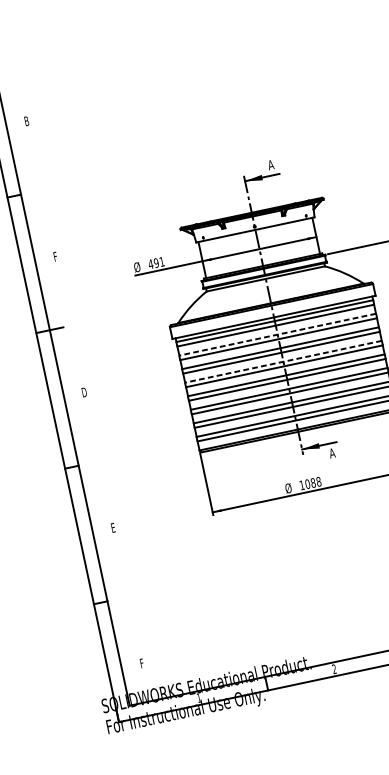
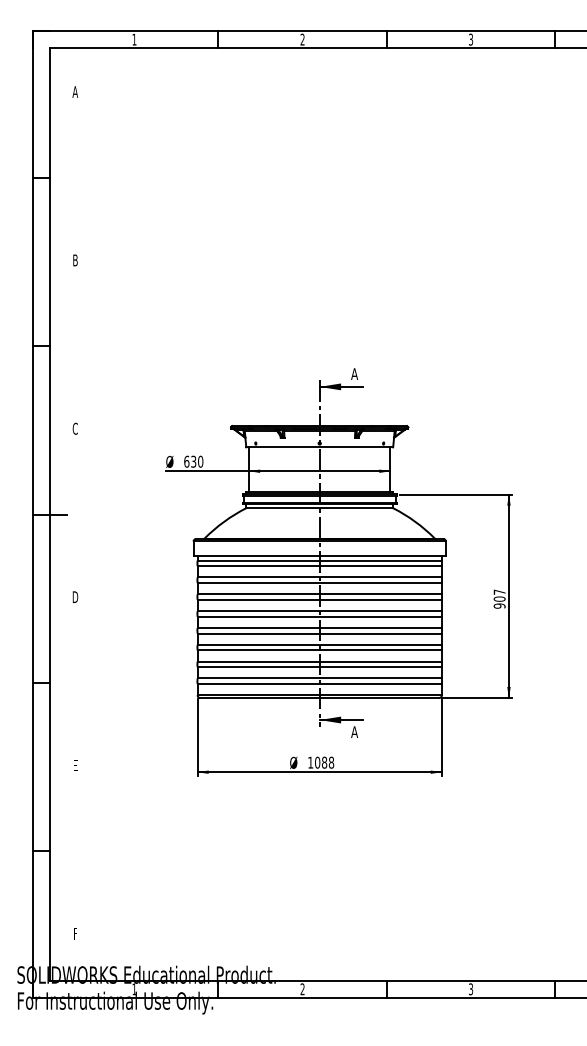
text: (54, 256) -> (74, 428), F -> C
text: (156, 262) -> (193, 461), 491 -> 630
line: (277, 334) -> (319, 577), dashed -> solid
line: (283, 362) -> (319, 611), dashed -> solid

